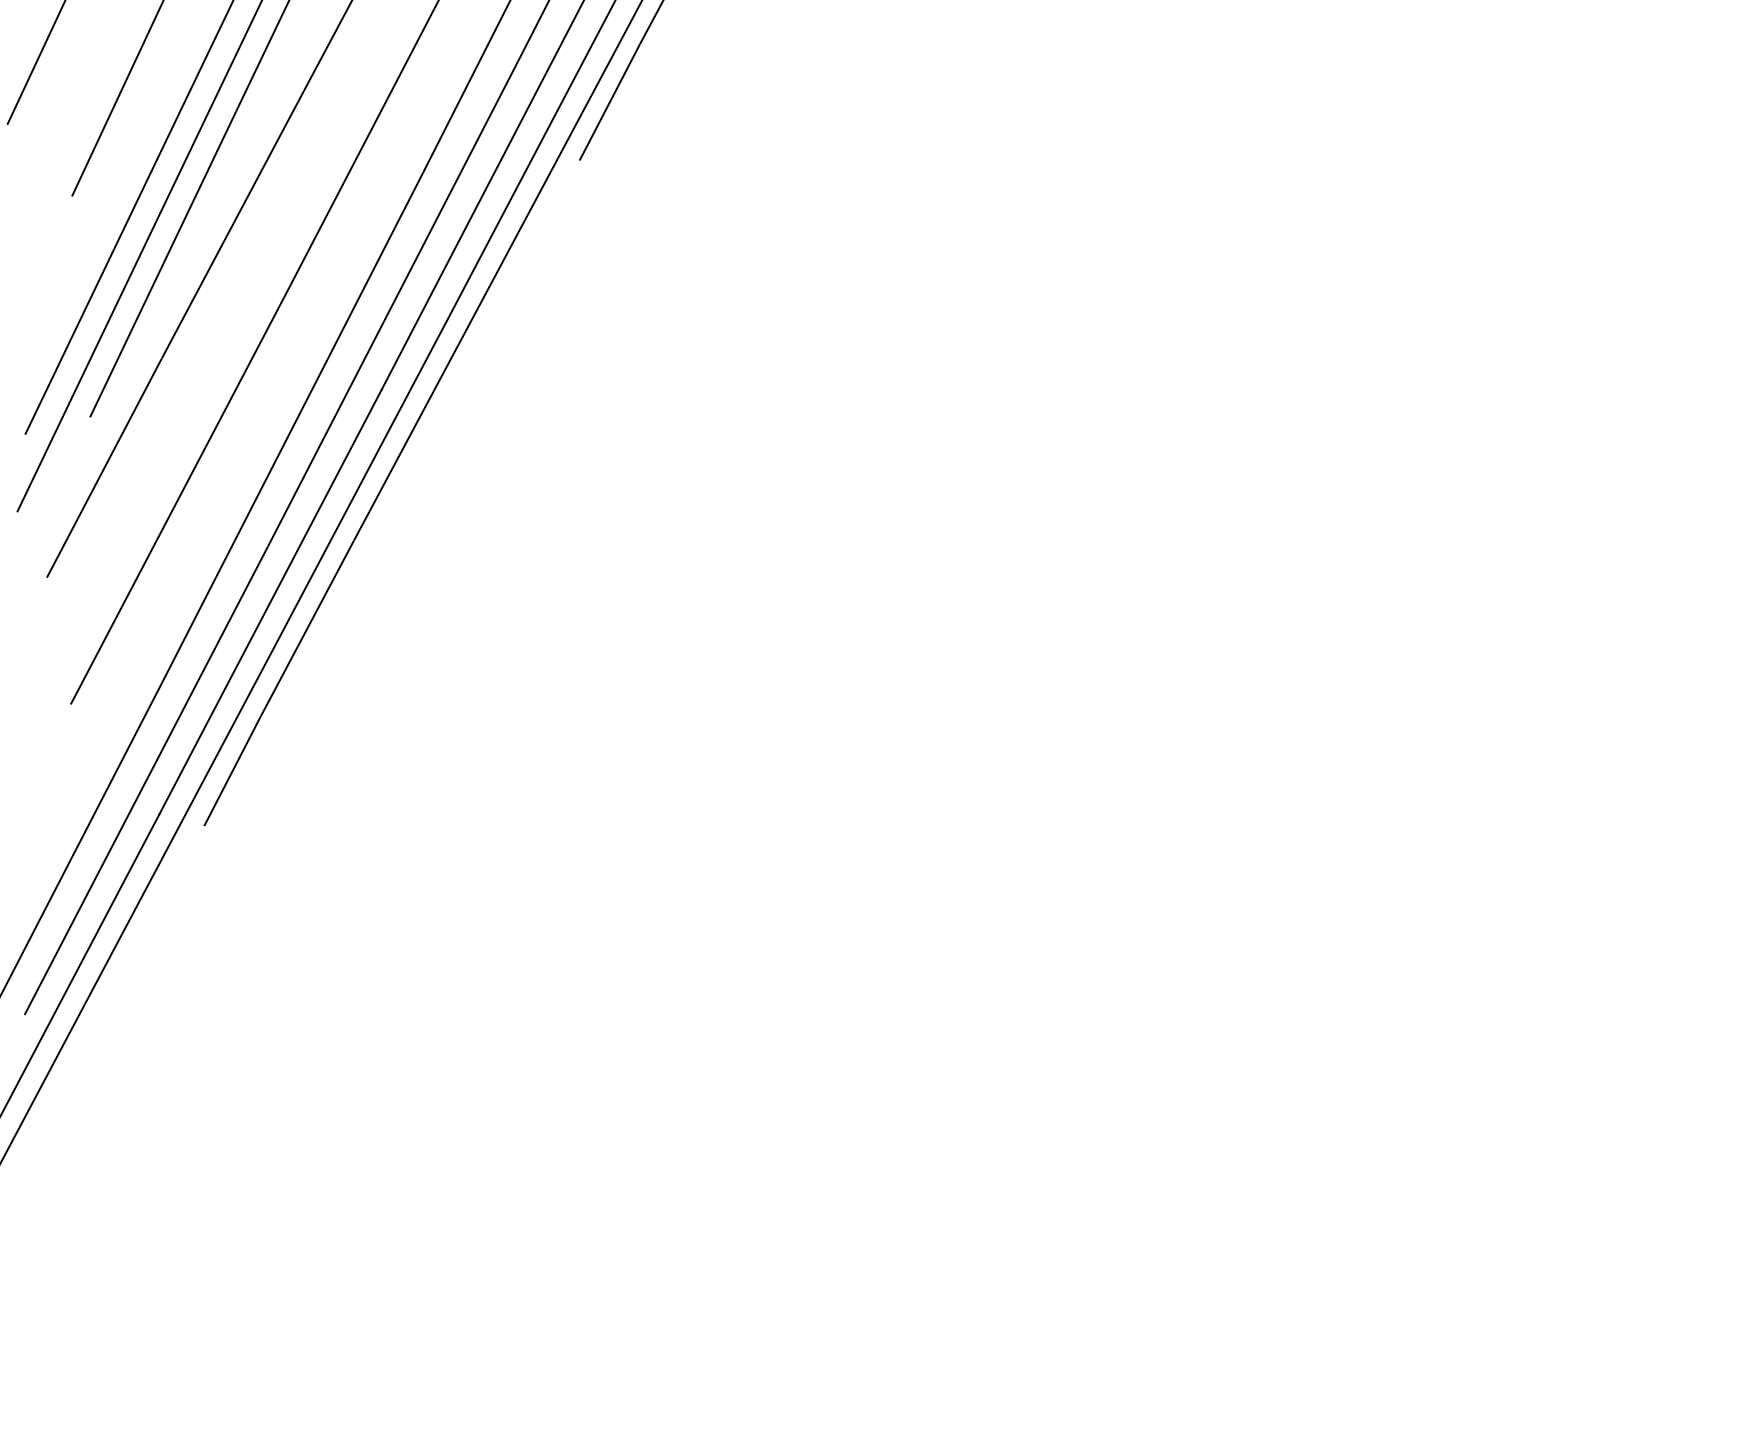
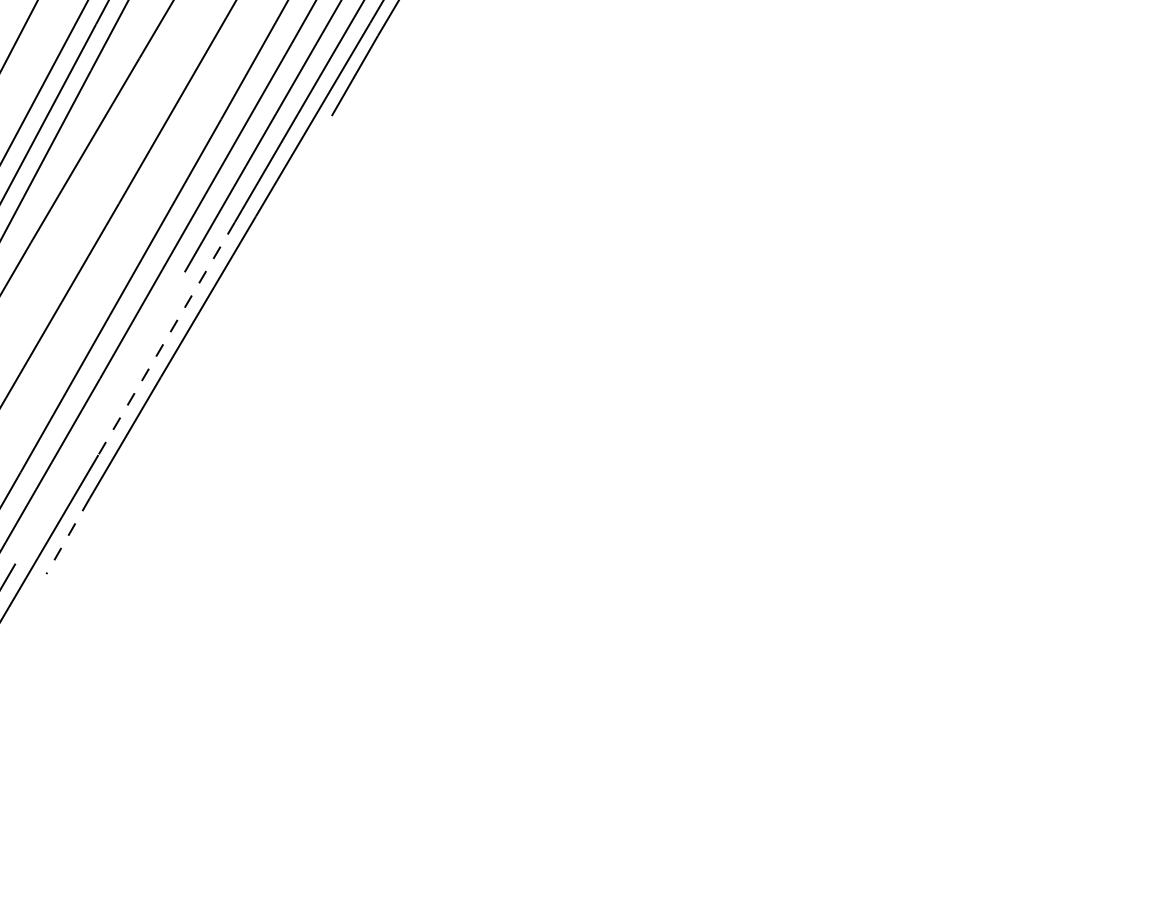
line: (359, 485) -> (166, 338), solid -> dashed
line: (270, 601) -> (100, 417), removed
line: (232, 772) -> (68, 537), solid -> dashed

